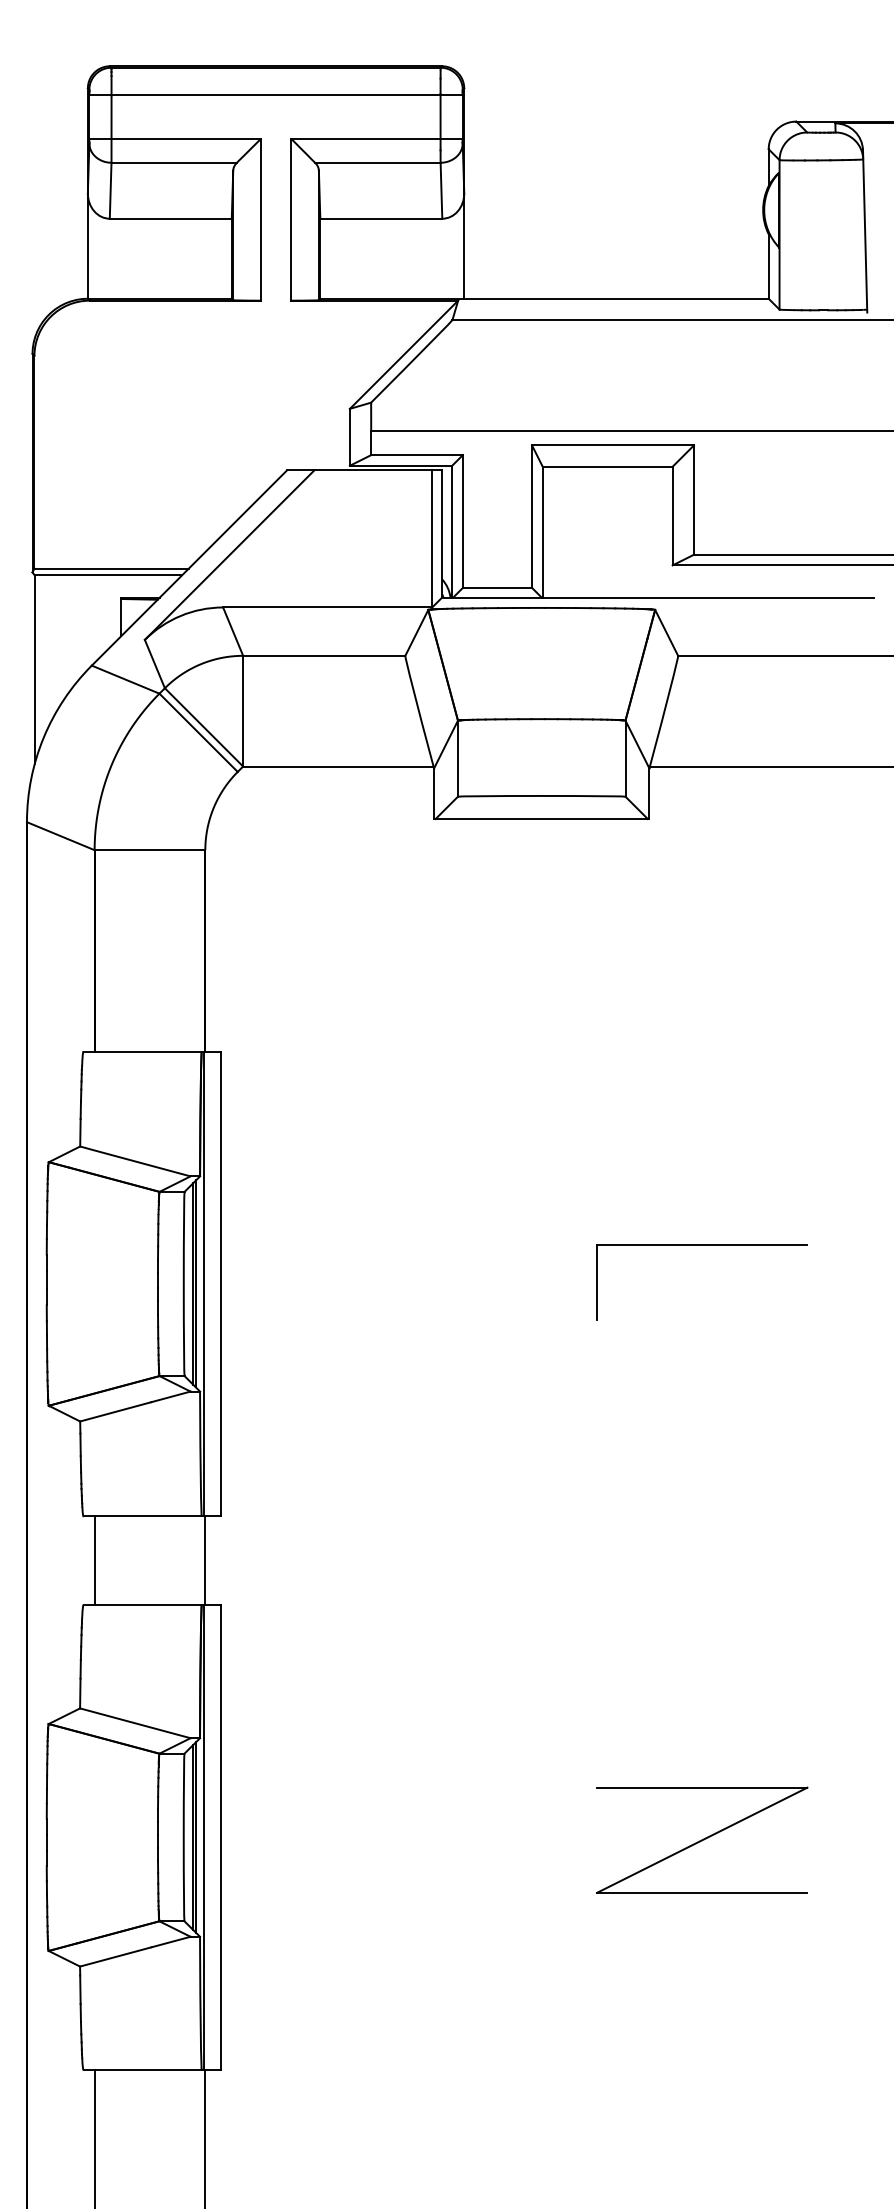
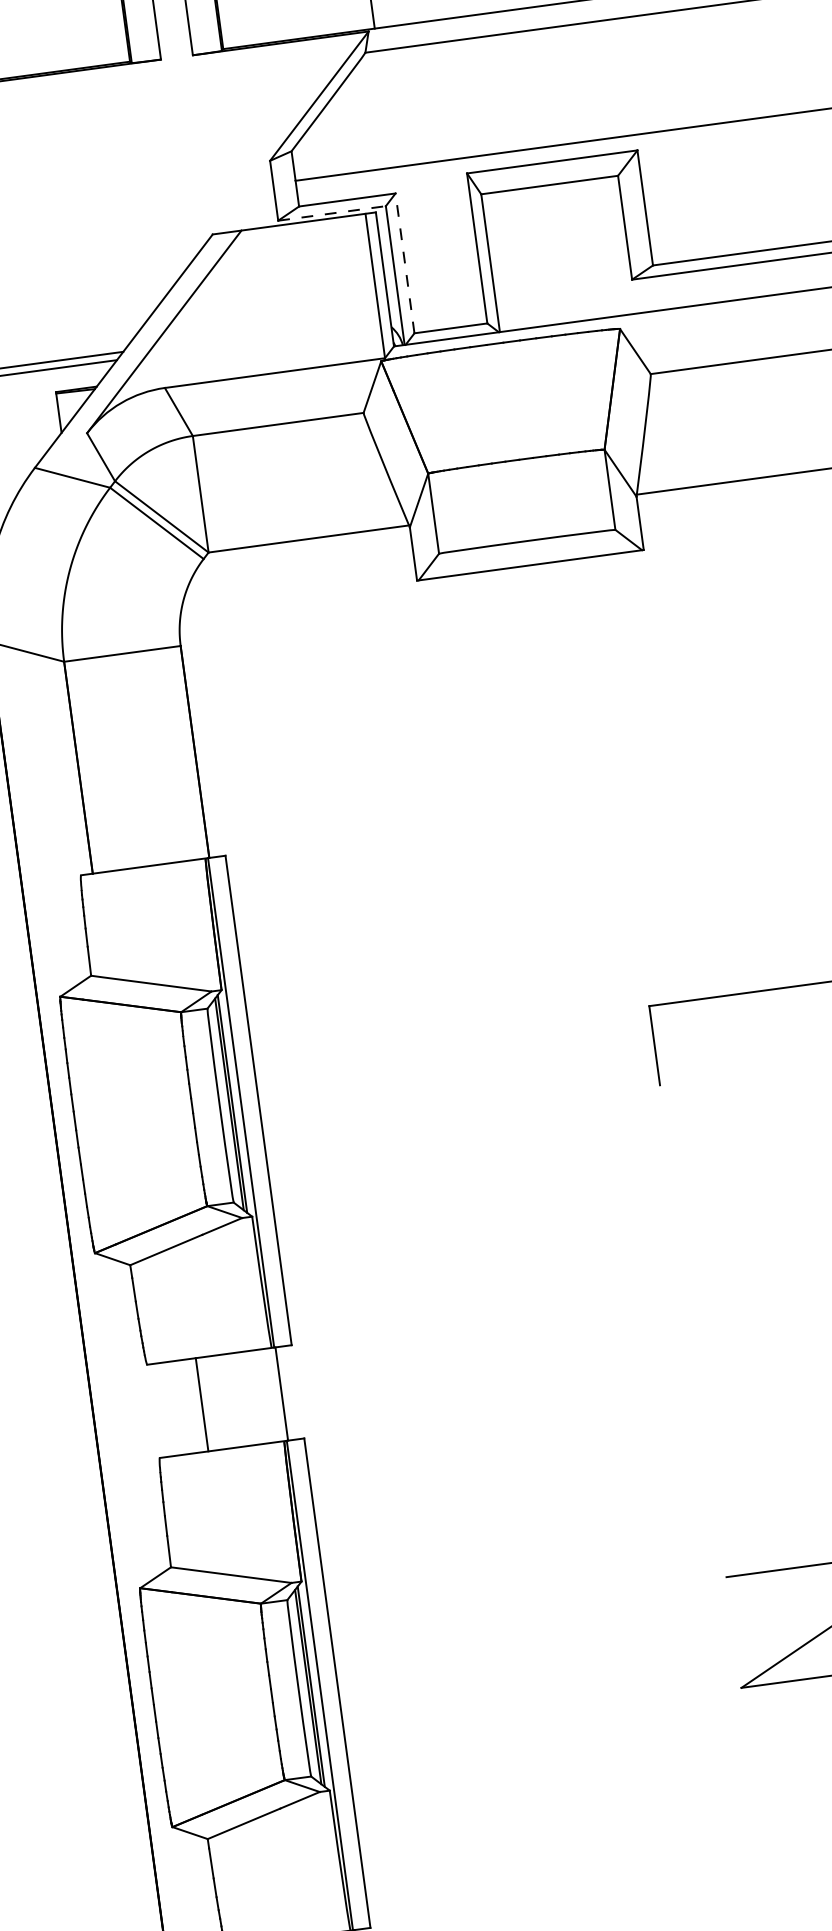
line: (401, 465) -> (332, 213), solid -> dashed
line: (462, 521) -> (404, 263), solid -> dashed
line: (94, 1560) -> (201, 1404), moved

